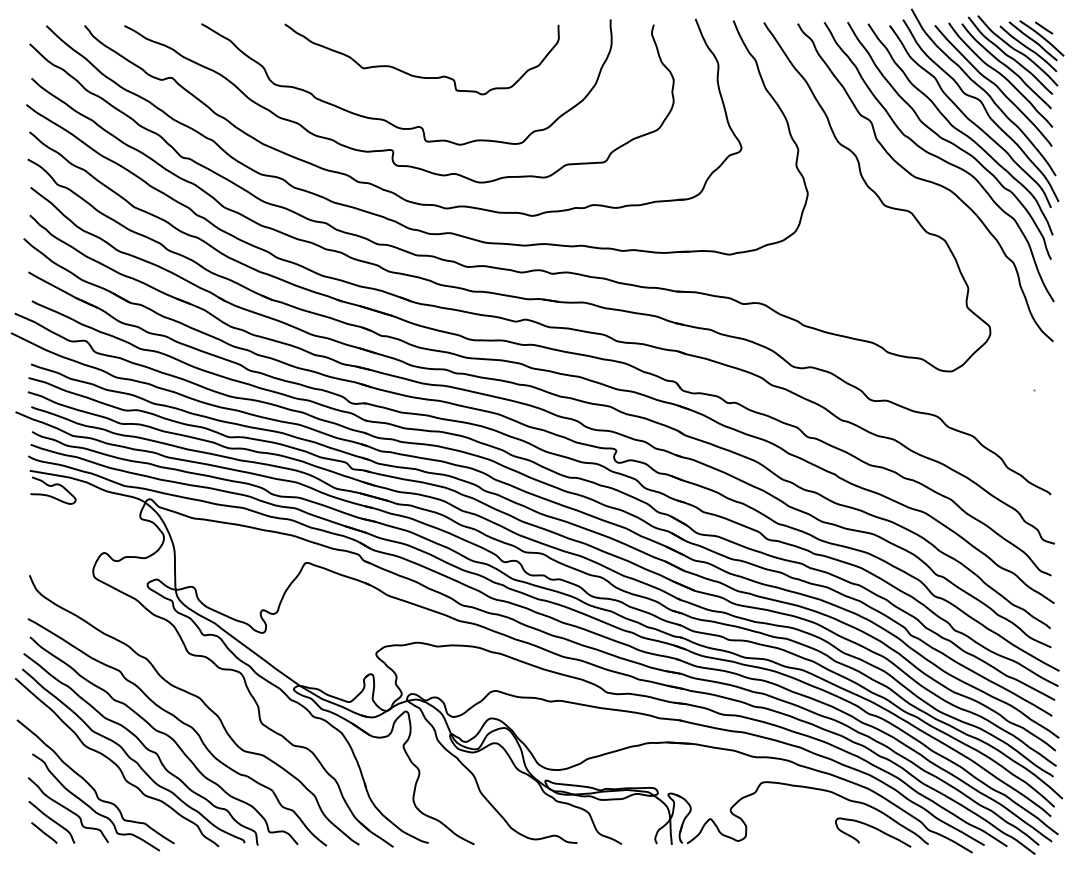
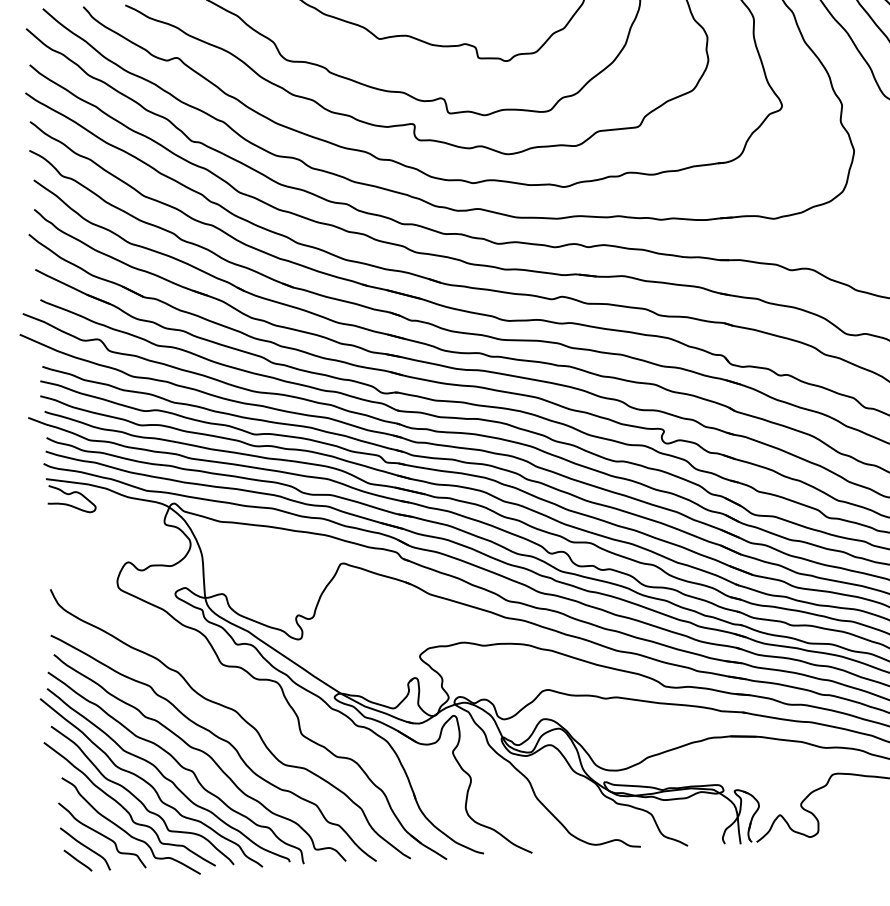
curve: (105, 777) -> (139, 799), added

